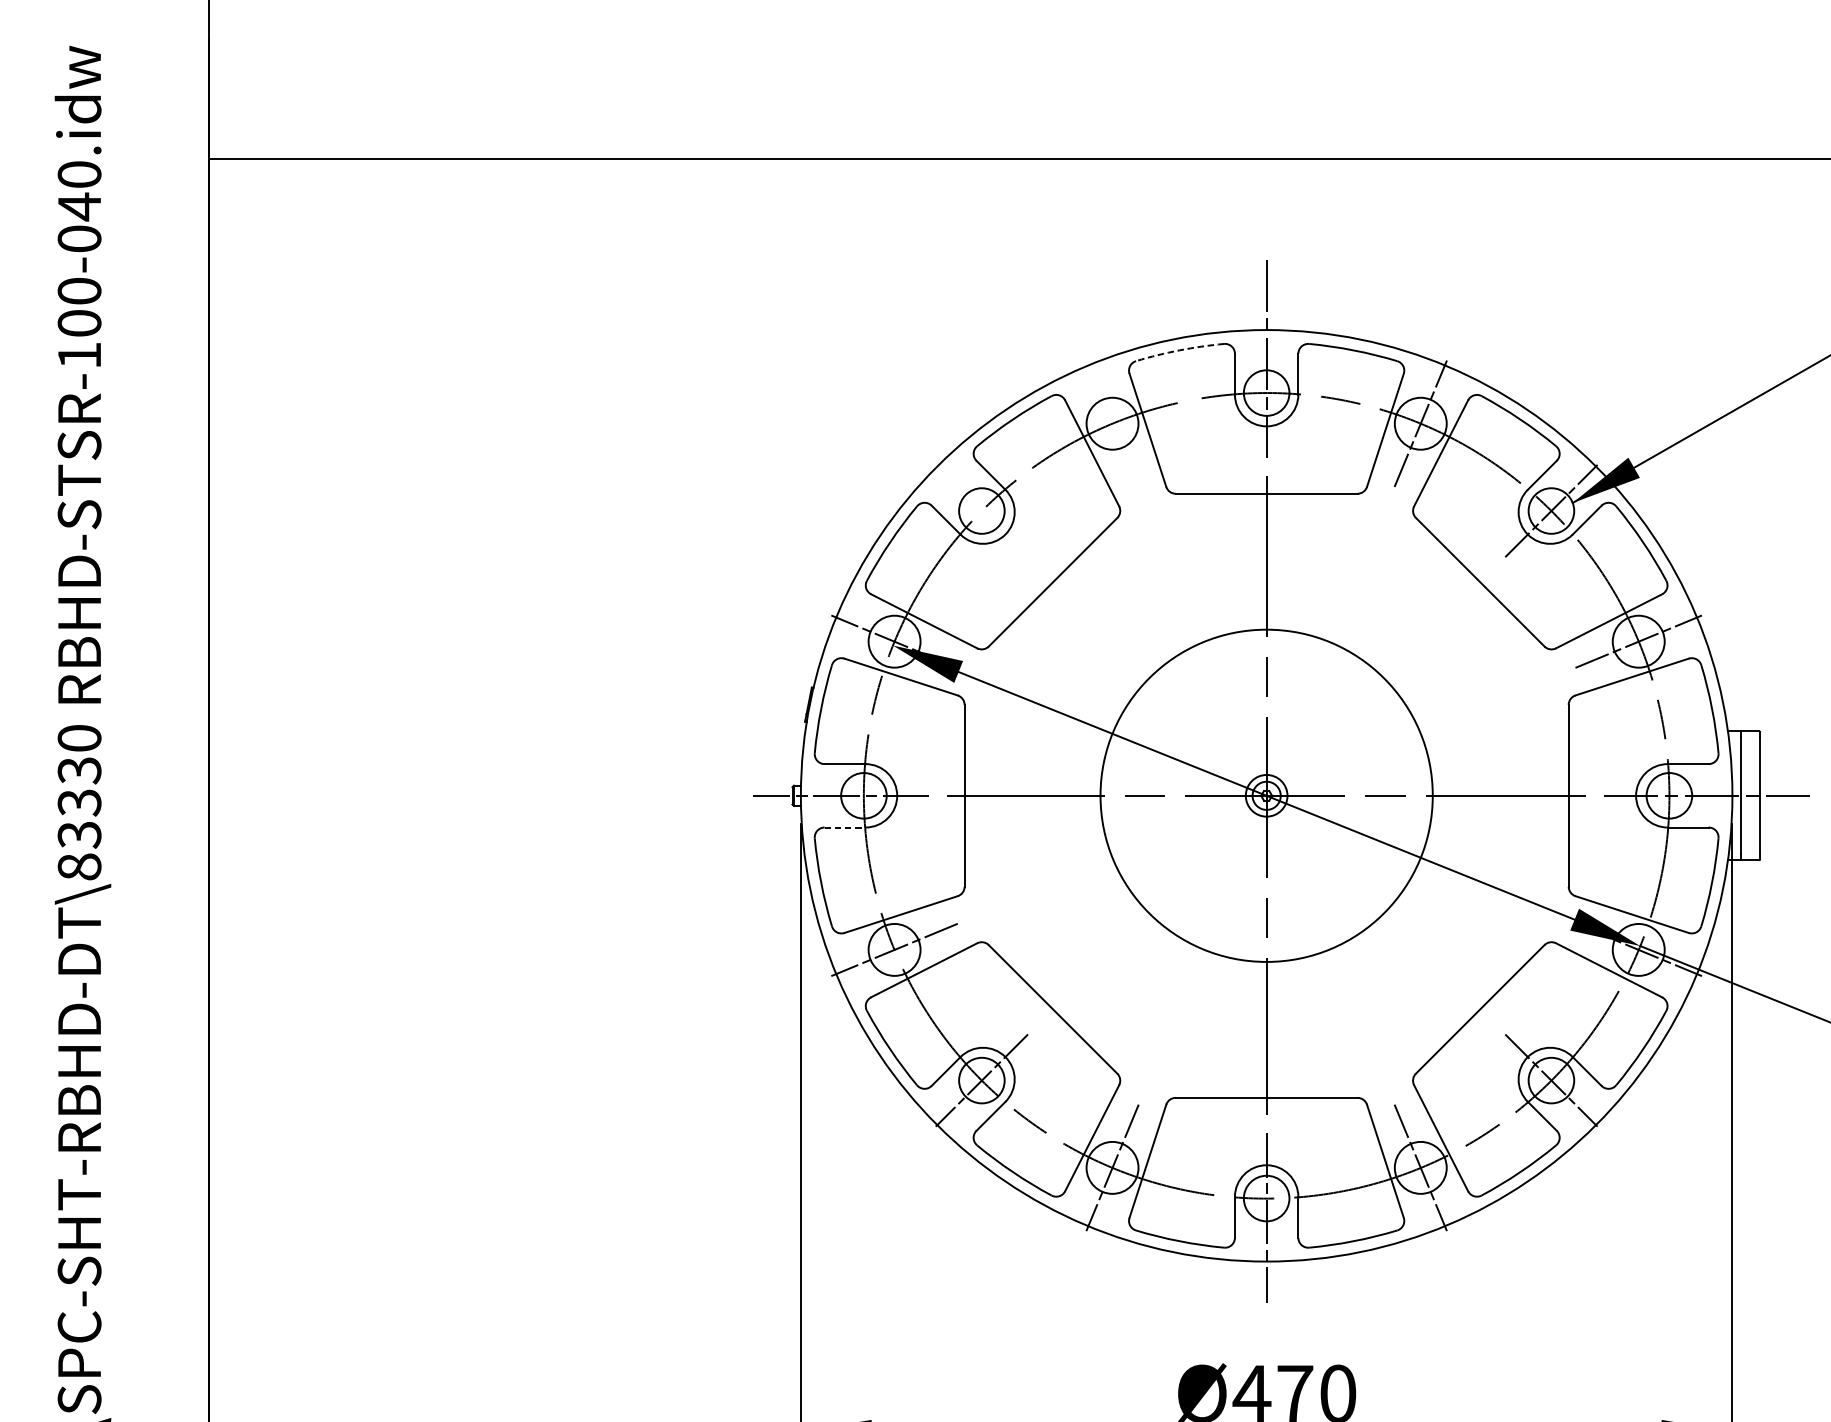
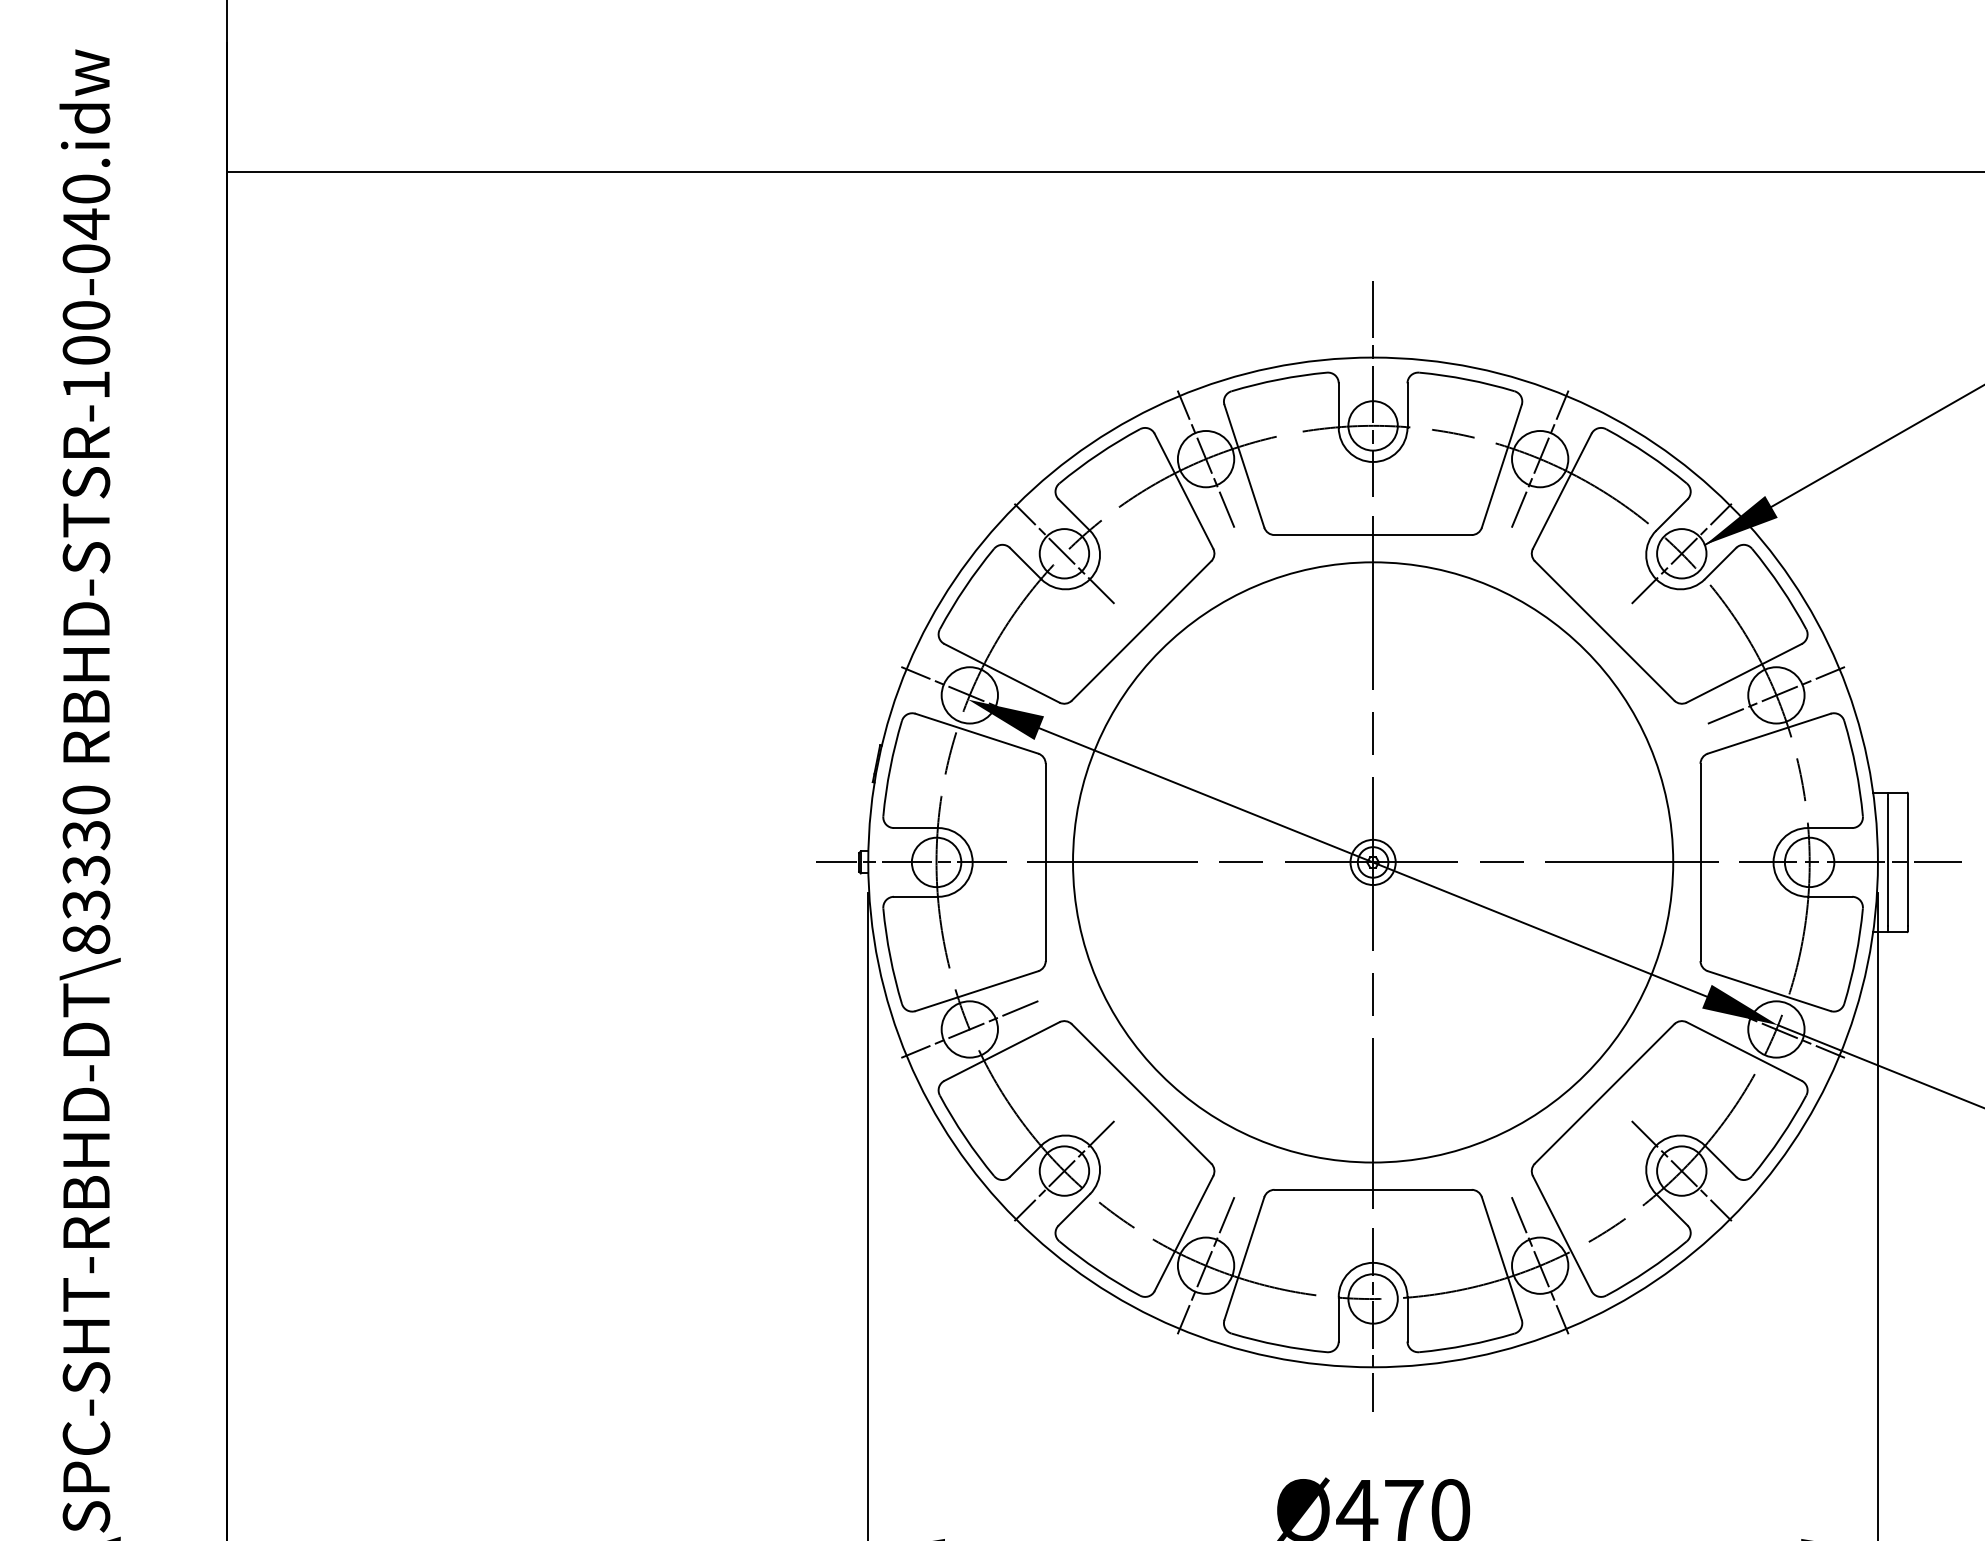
arc: (1179, 350) -> (1278, 379), dashed -> solid
line: (1112, 423) -> (1205, 458), added
line: (981, 510) -> (1064, 553), added
circle: (1267, 795) -> (1373, 862), size x1.67
line: (845, 827) -> (916, 896), dashed -> solid

